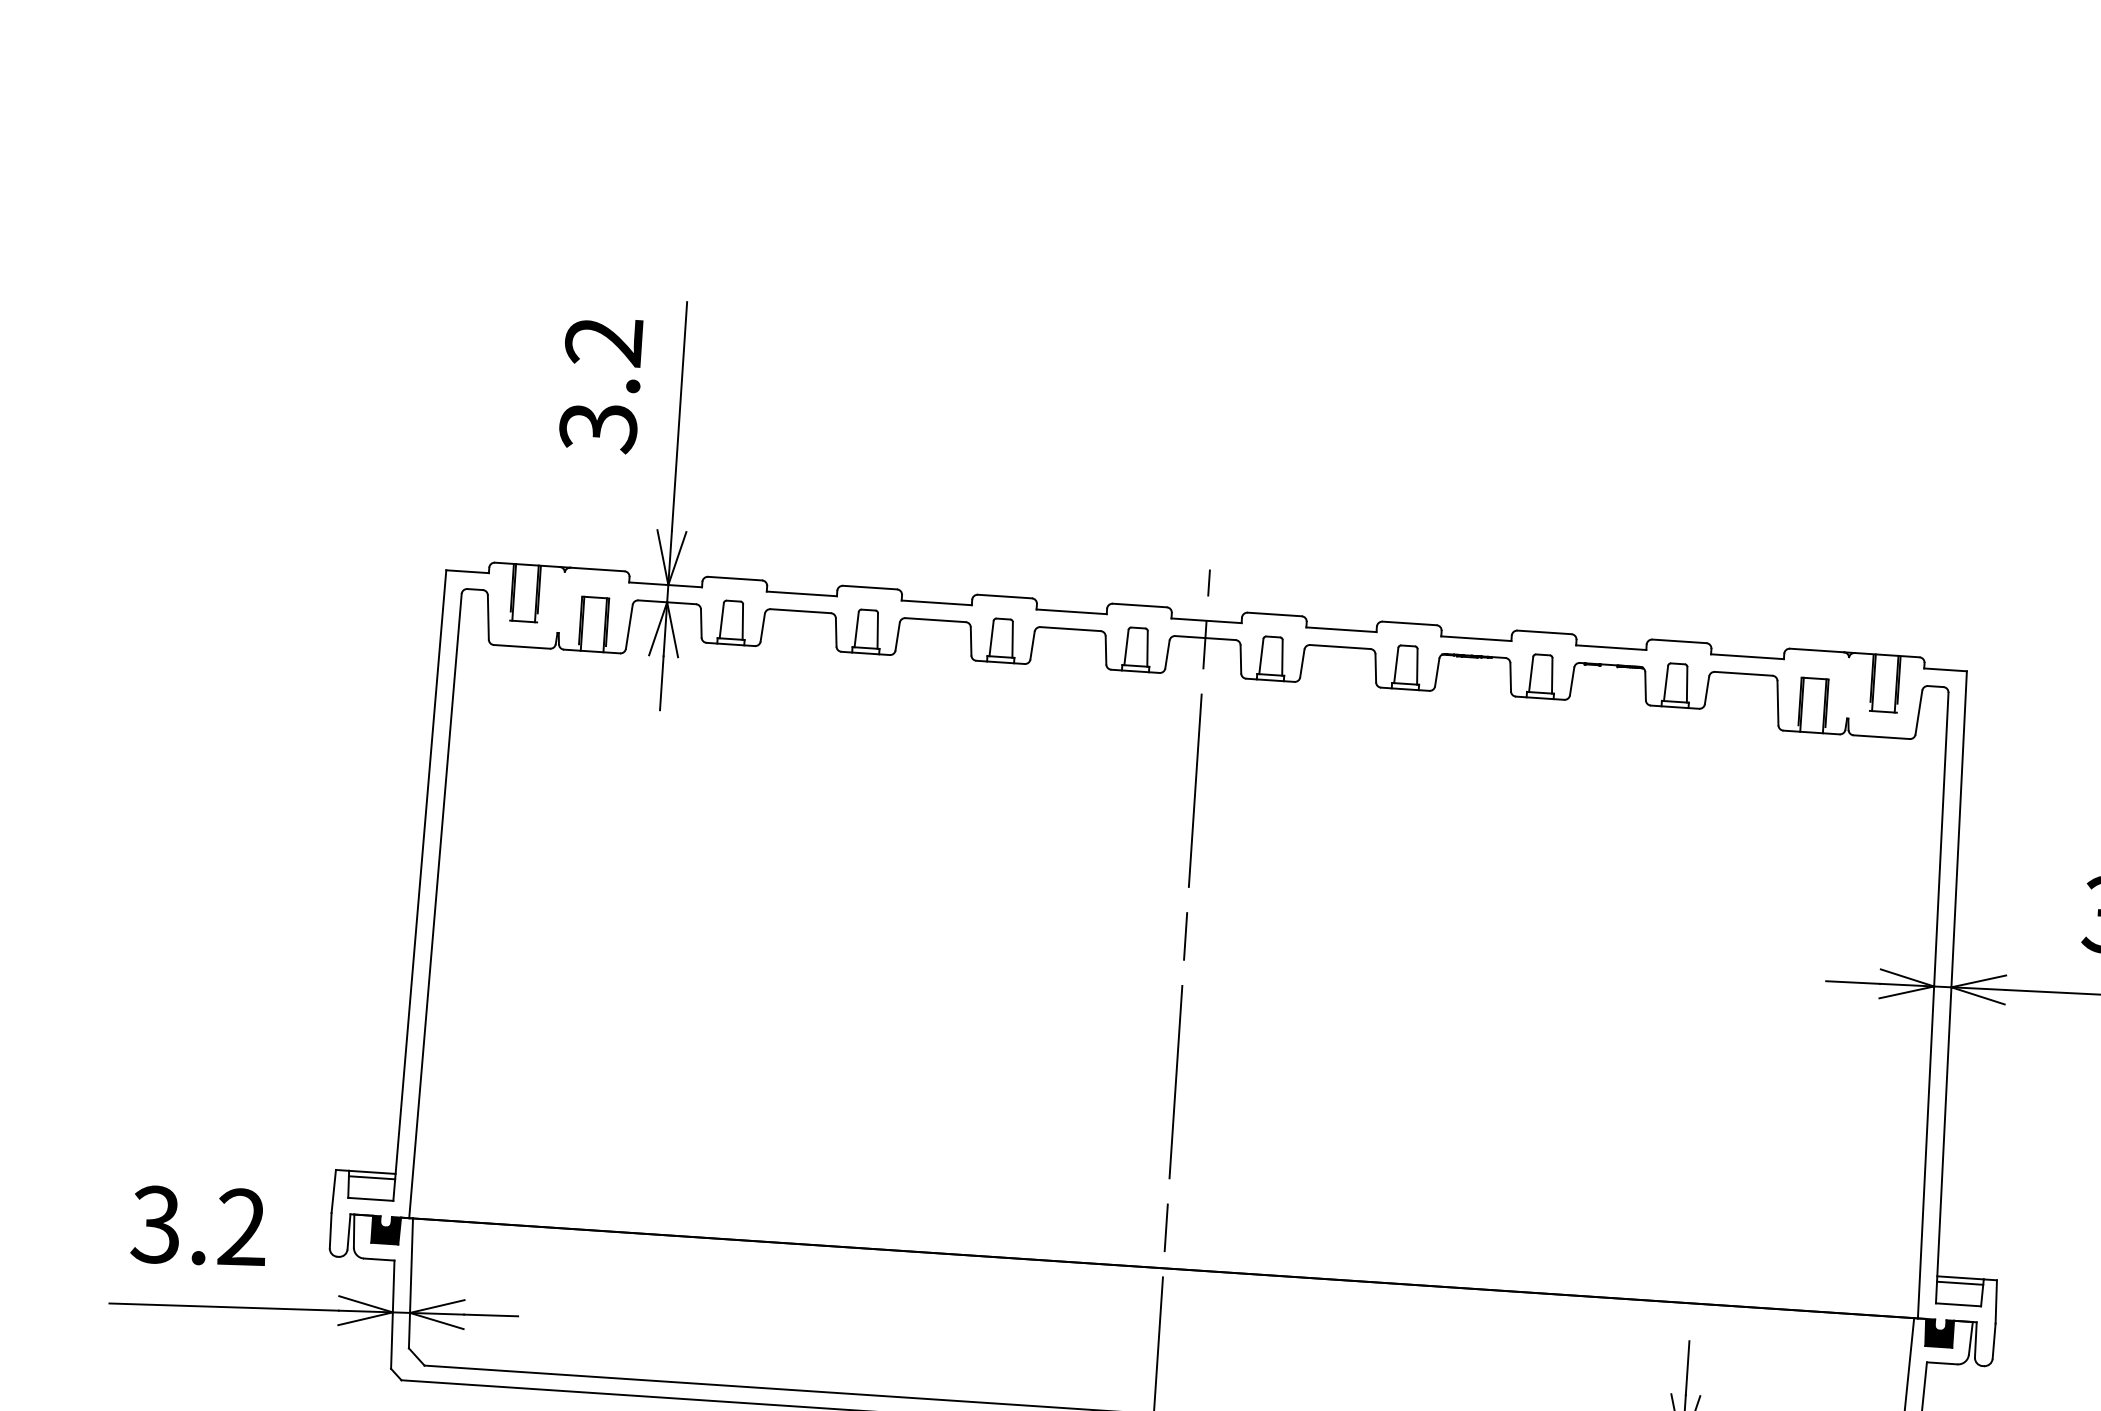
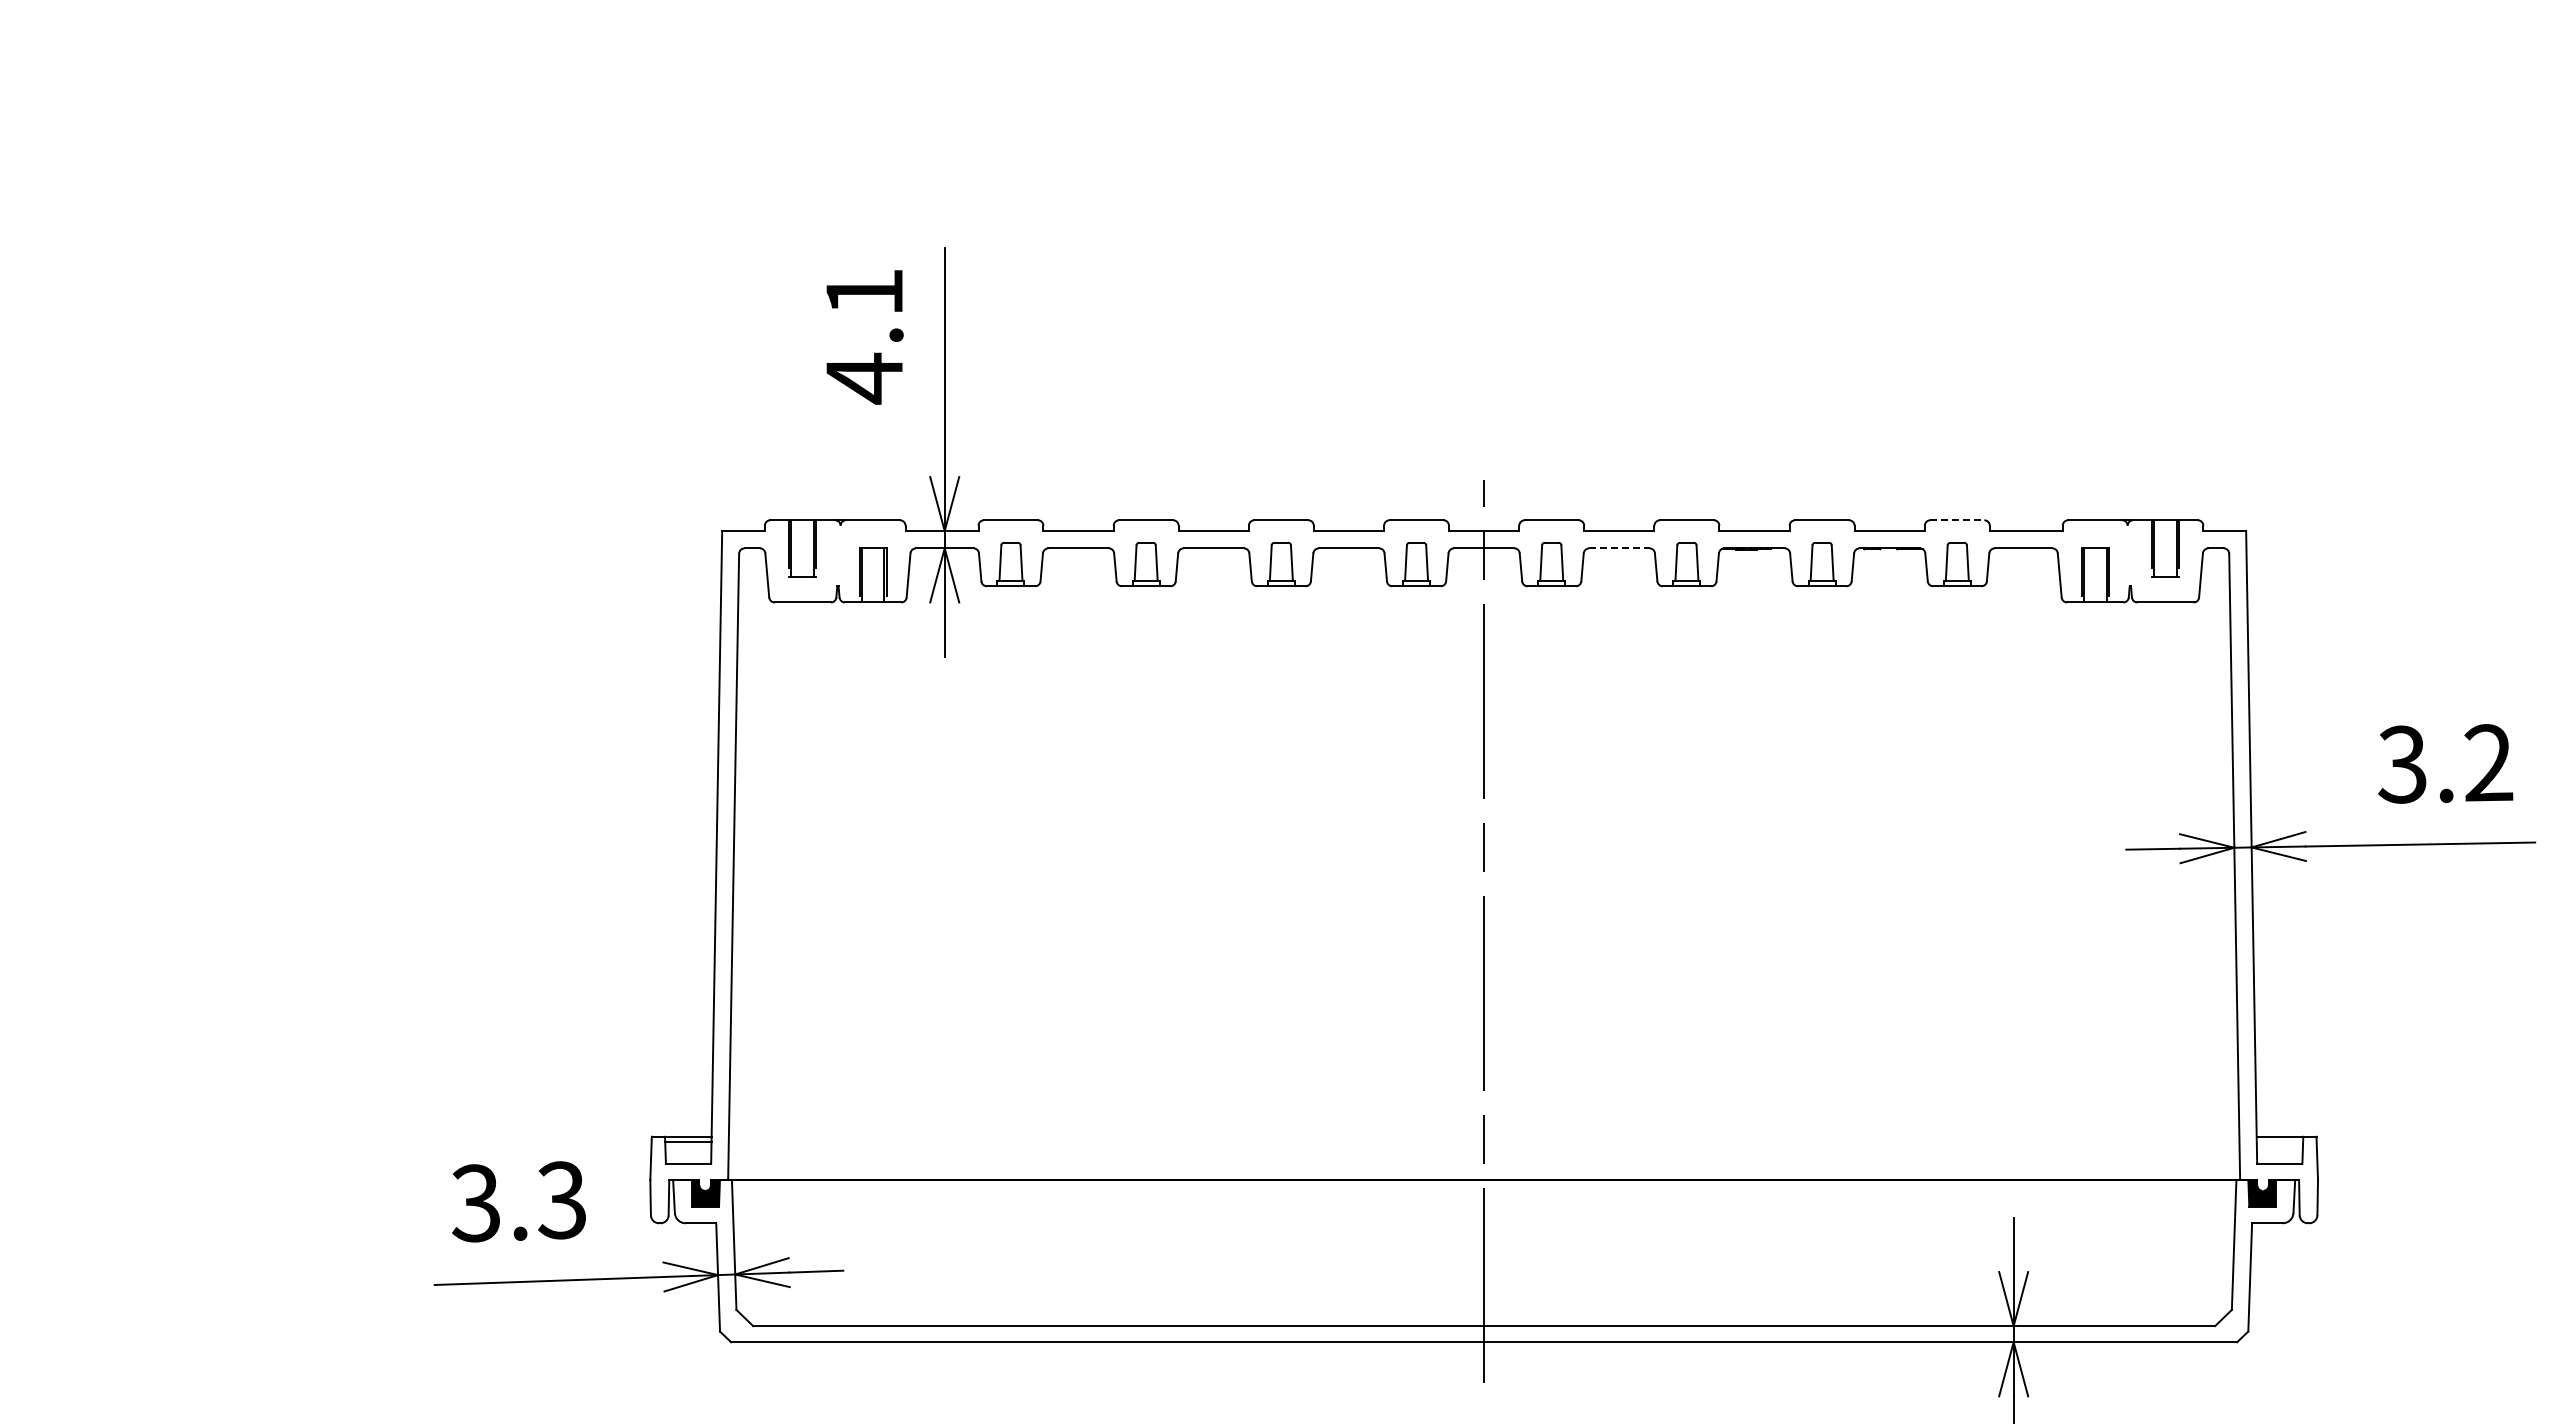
text: (601, 385) -> (864, 336), 3.2 -> 4.1
line: (1679, 641) -> (1957, 520), solid -> dashed
line: (1340, 647) -> (1619, 548), solid -> dashed
text: (242, 1227) -> (562, 1200), 3.2 -> 3.3
line: (1959, 1283) -> (2279, 1142), removed

